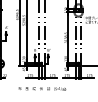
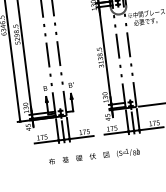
text: (42, 88) -> (94, 155), moved

